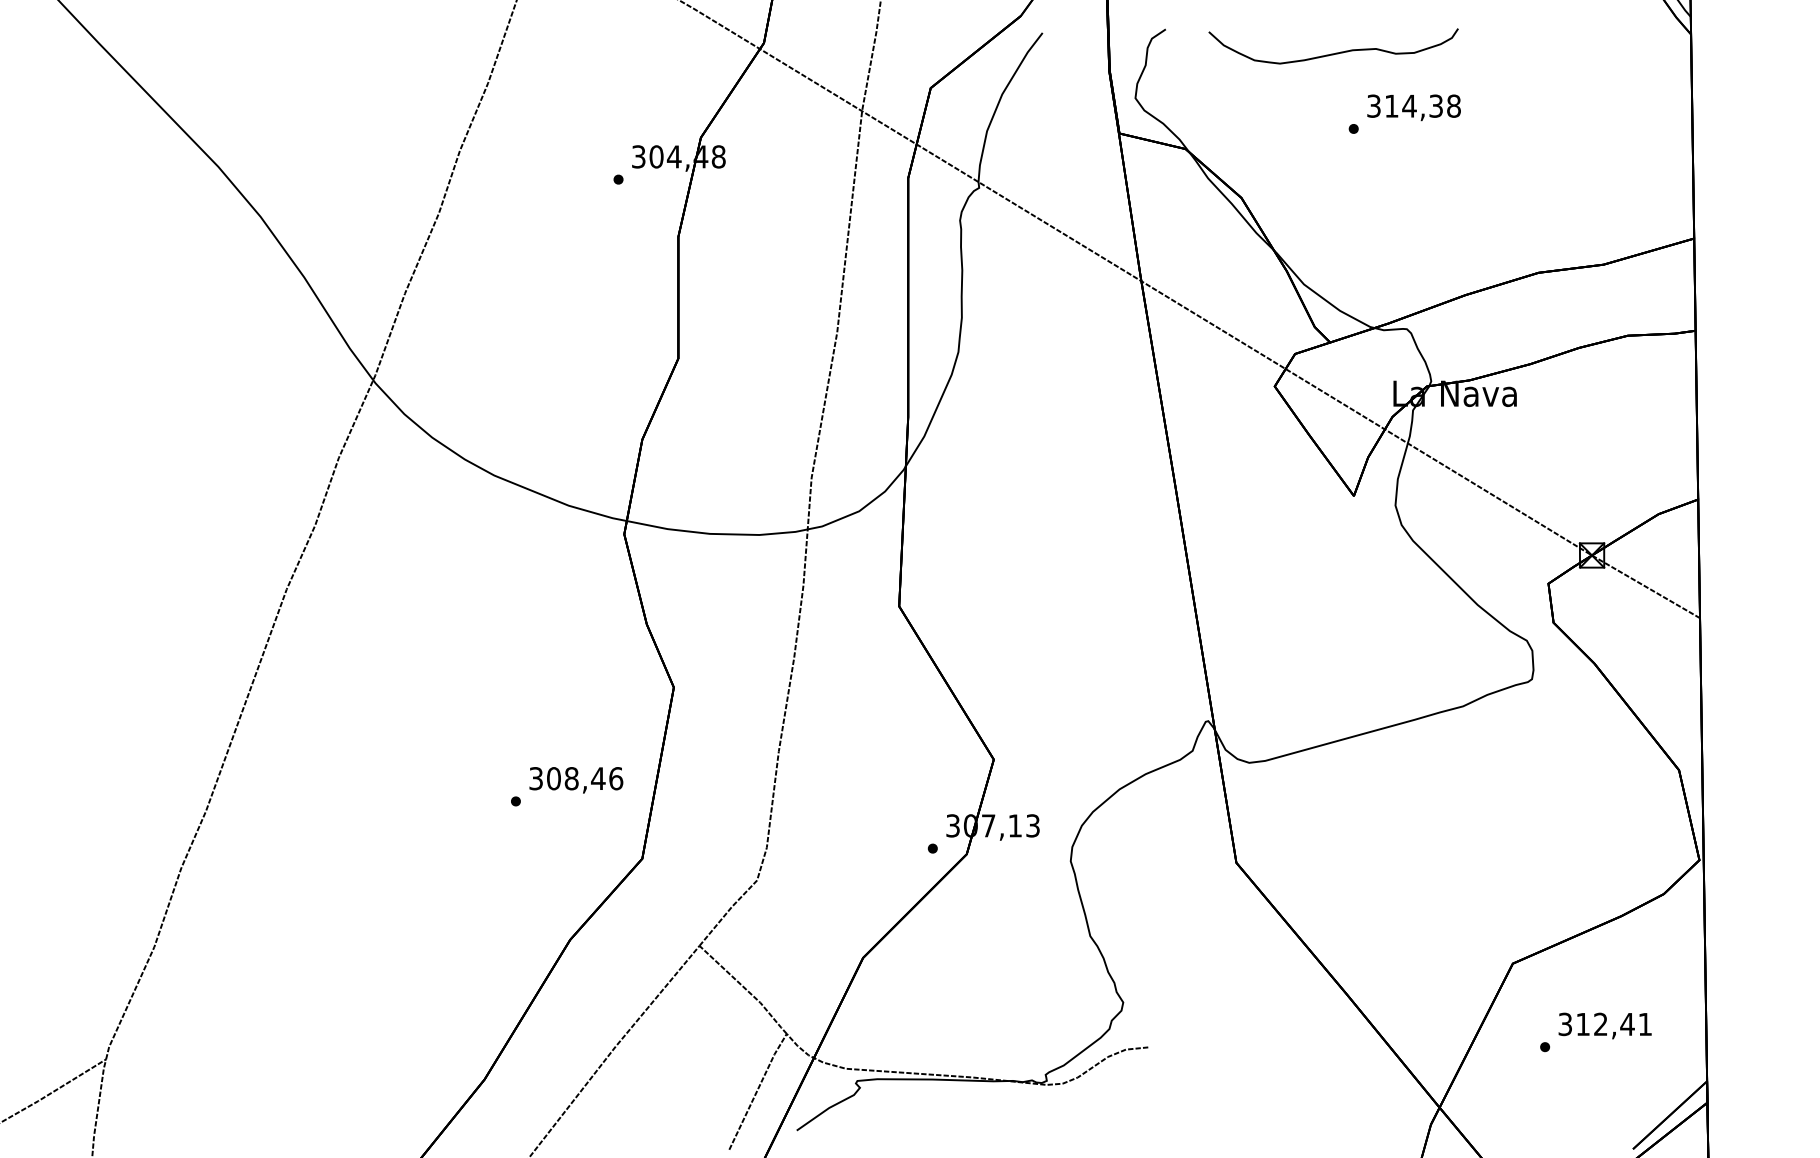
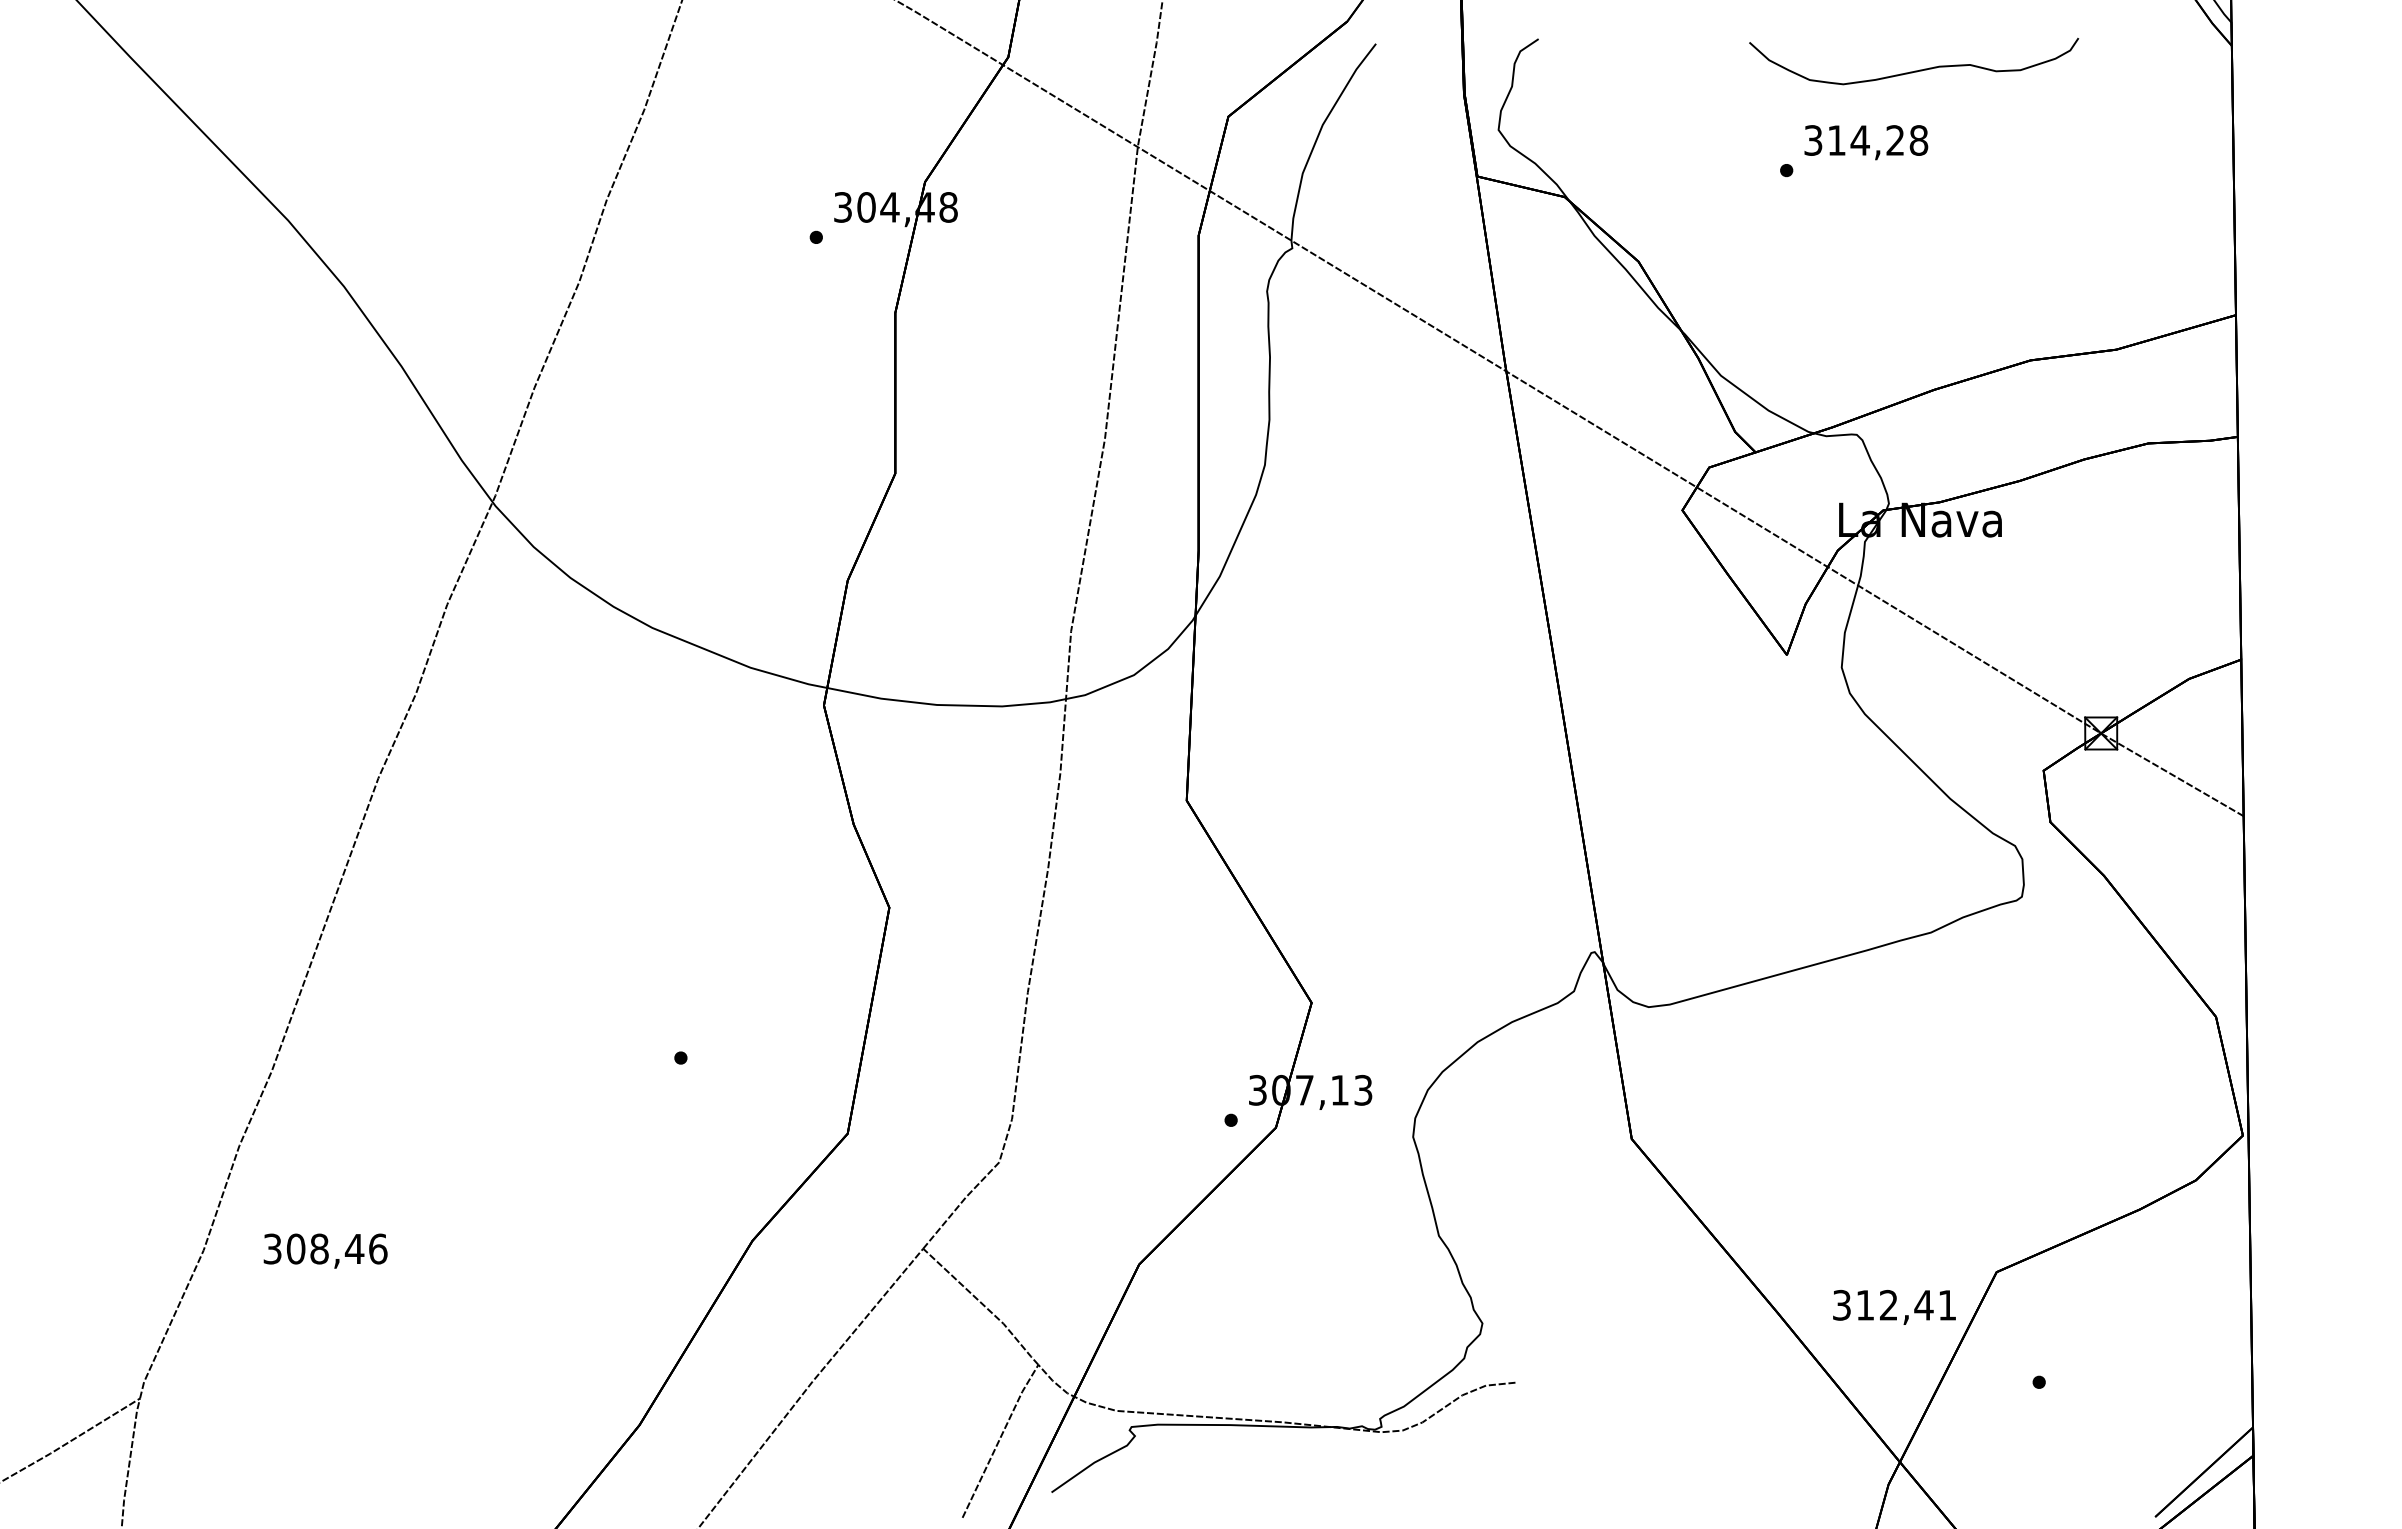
curve: (1333, 53) -> (1914, 70), moved
text: (1436, 106) -> (1895, 140), 314,38 -> 314,28
text: (576, 779) -> (325, 1250), moved
text: (1605, 1026) -> (1894, 1307), moved

